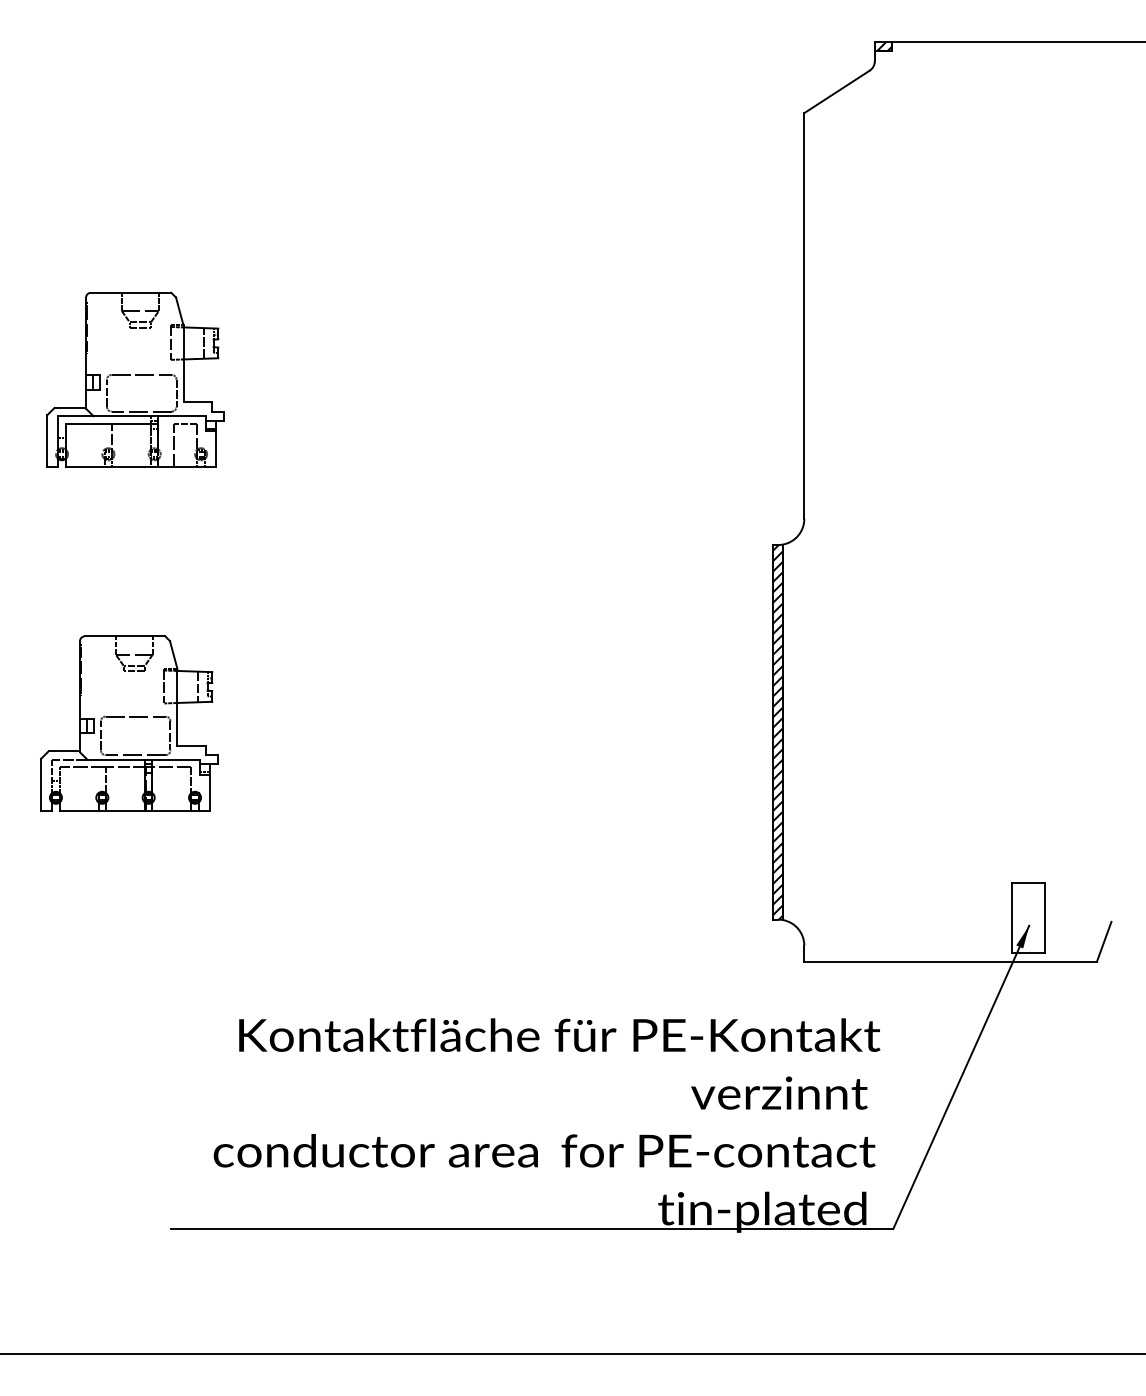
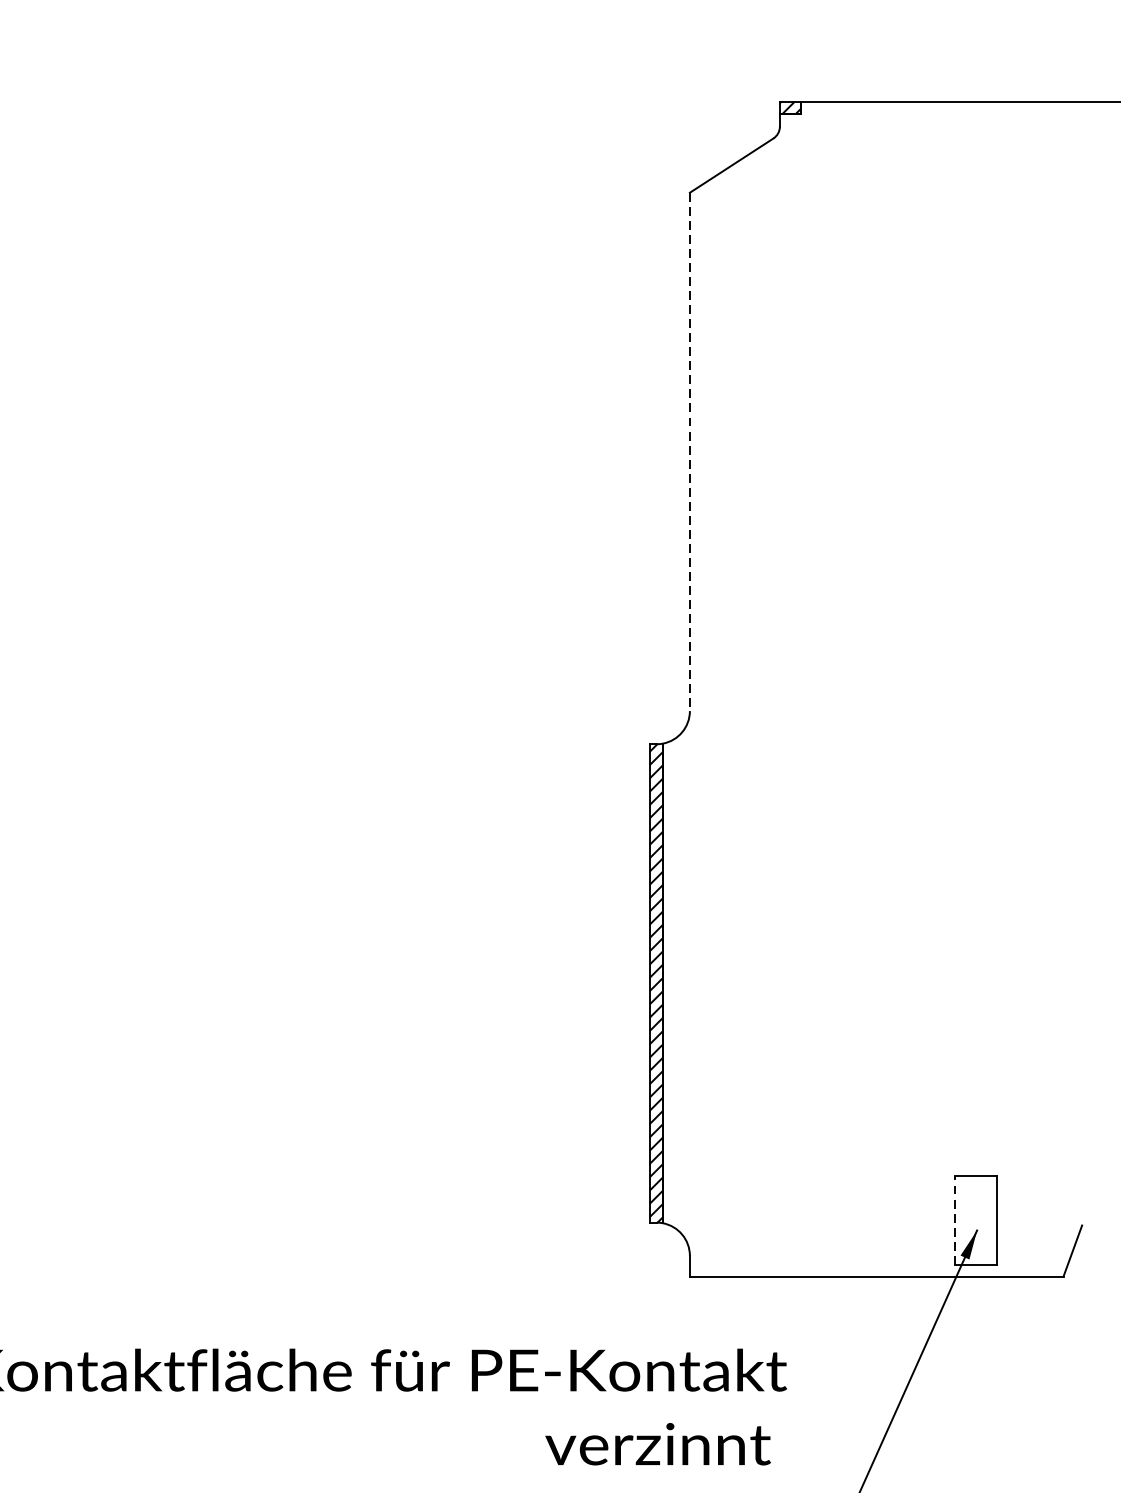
line: (804, 316) -> (690, 452), solid -> dashed
line: (1012, 917) -> (955, 1219), solid -> dashed

